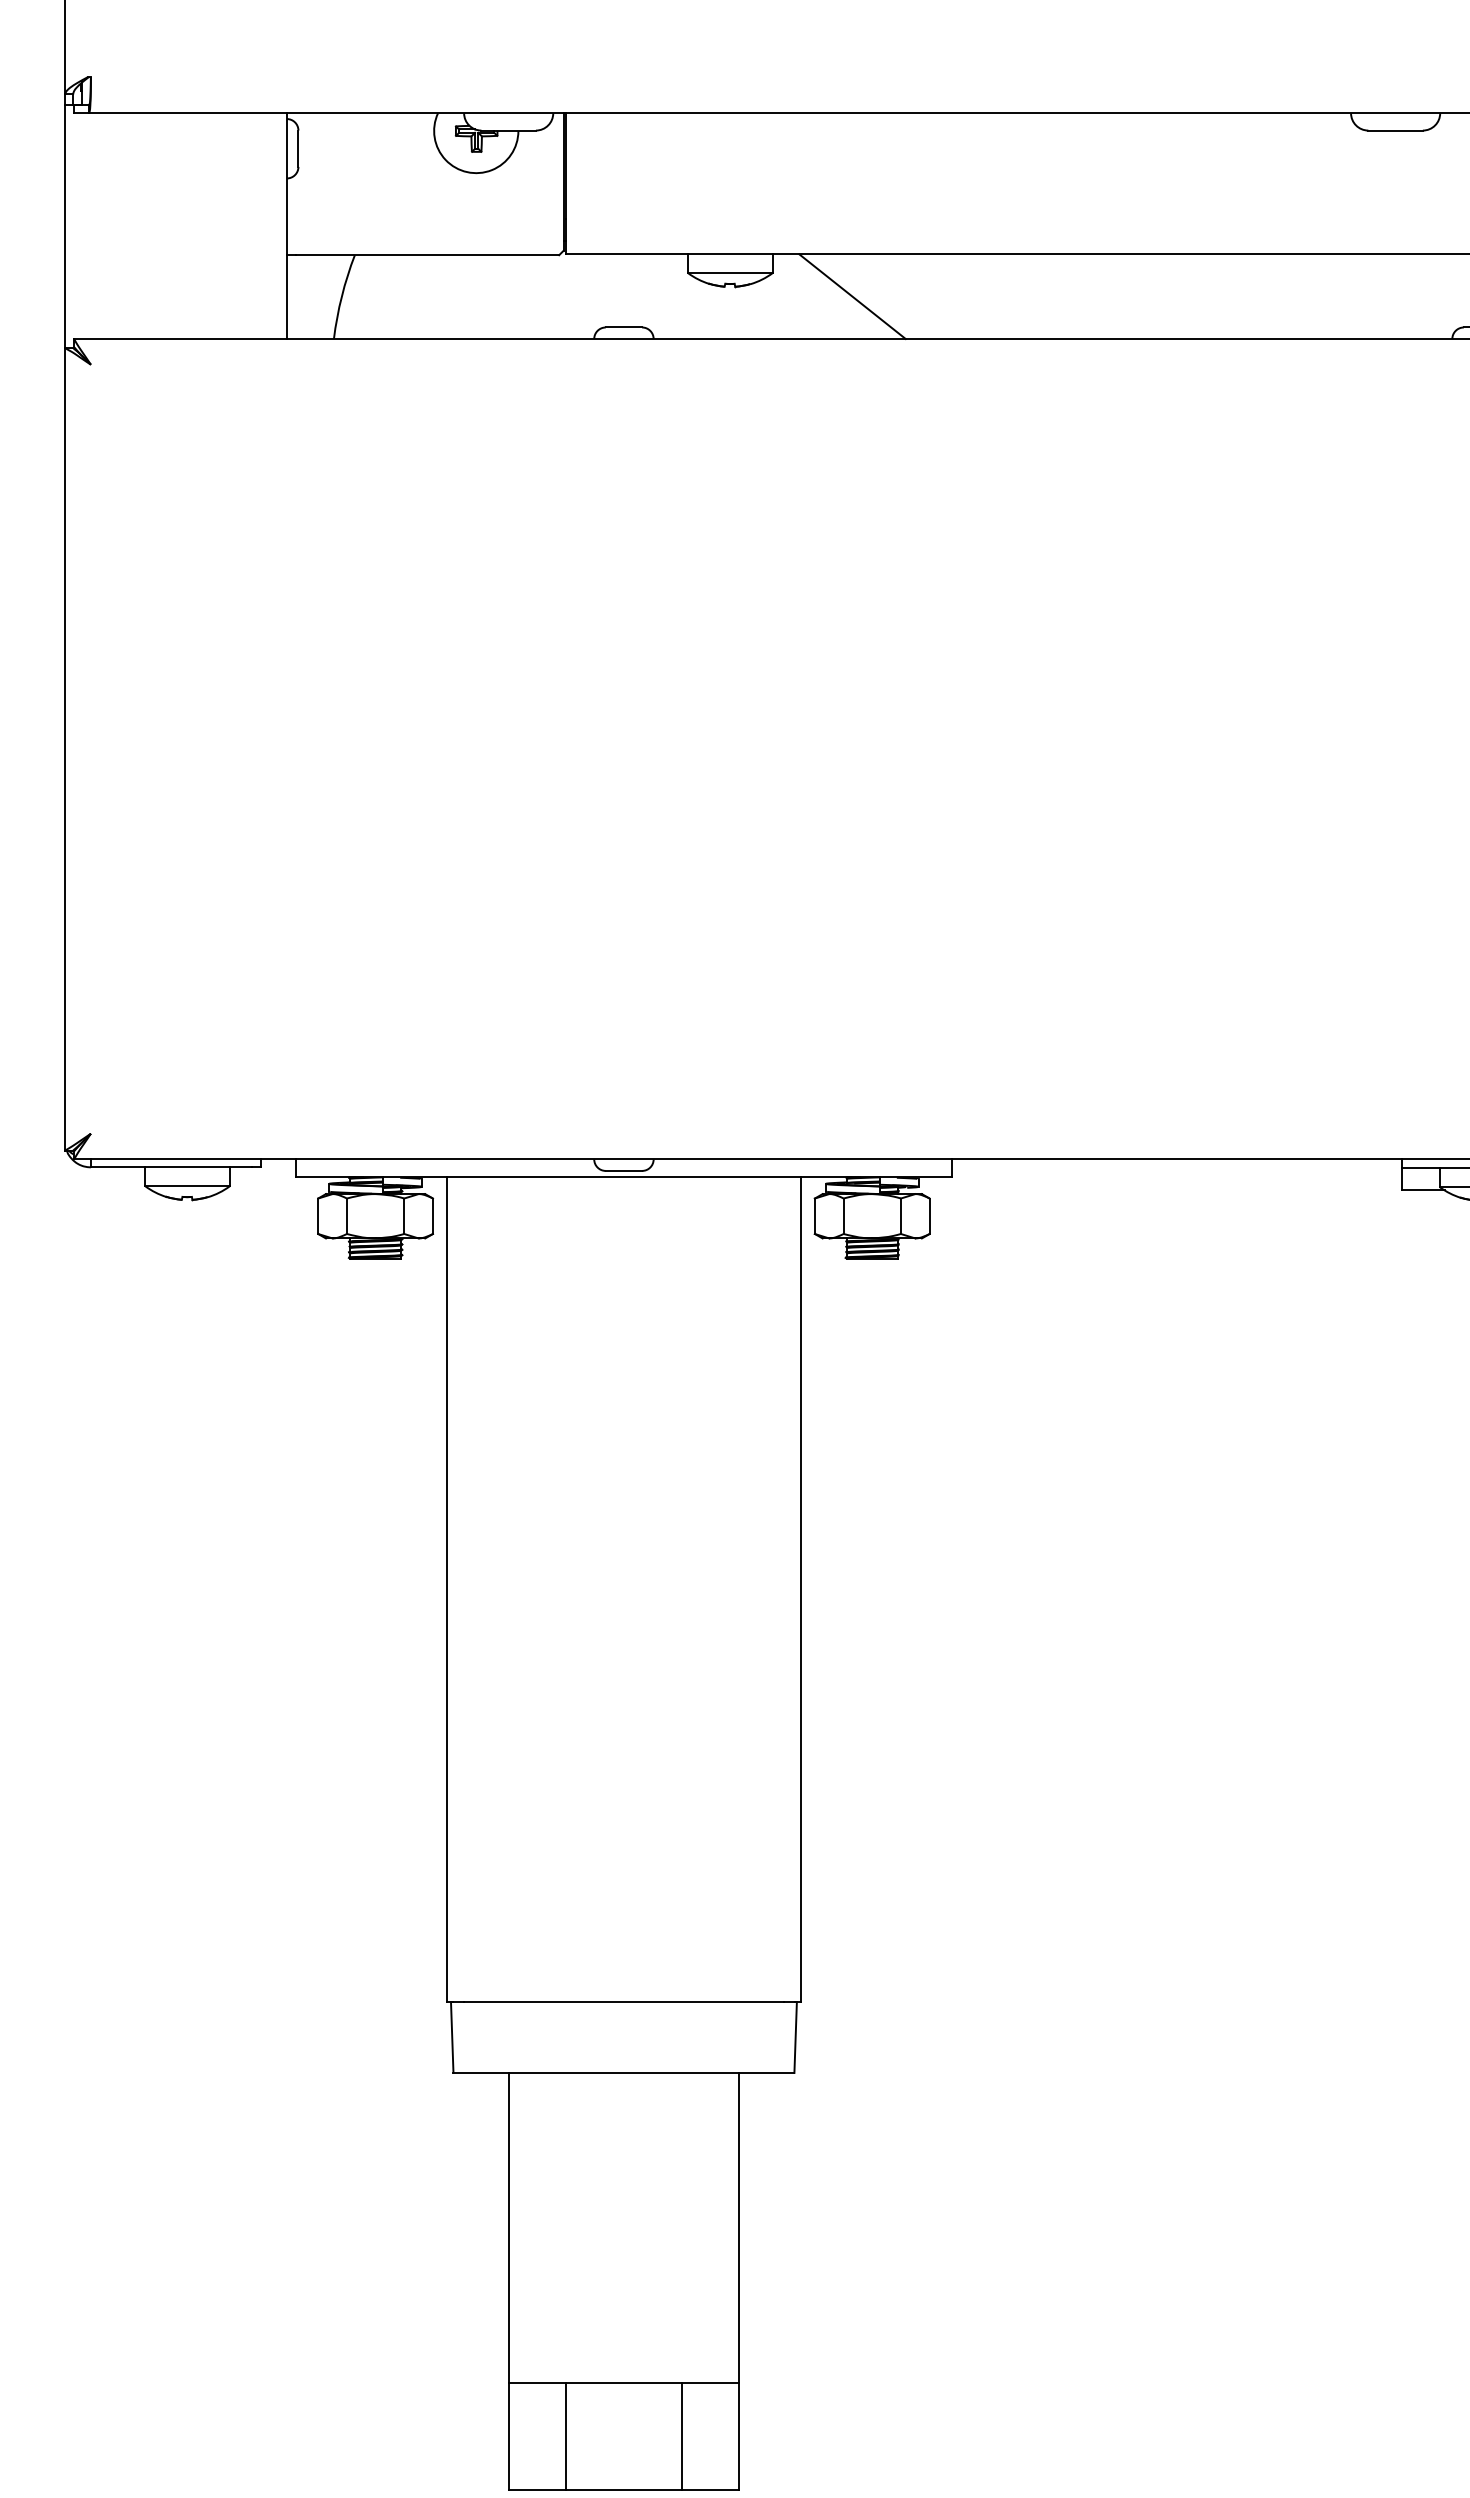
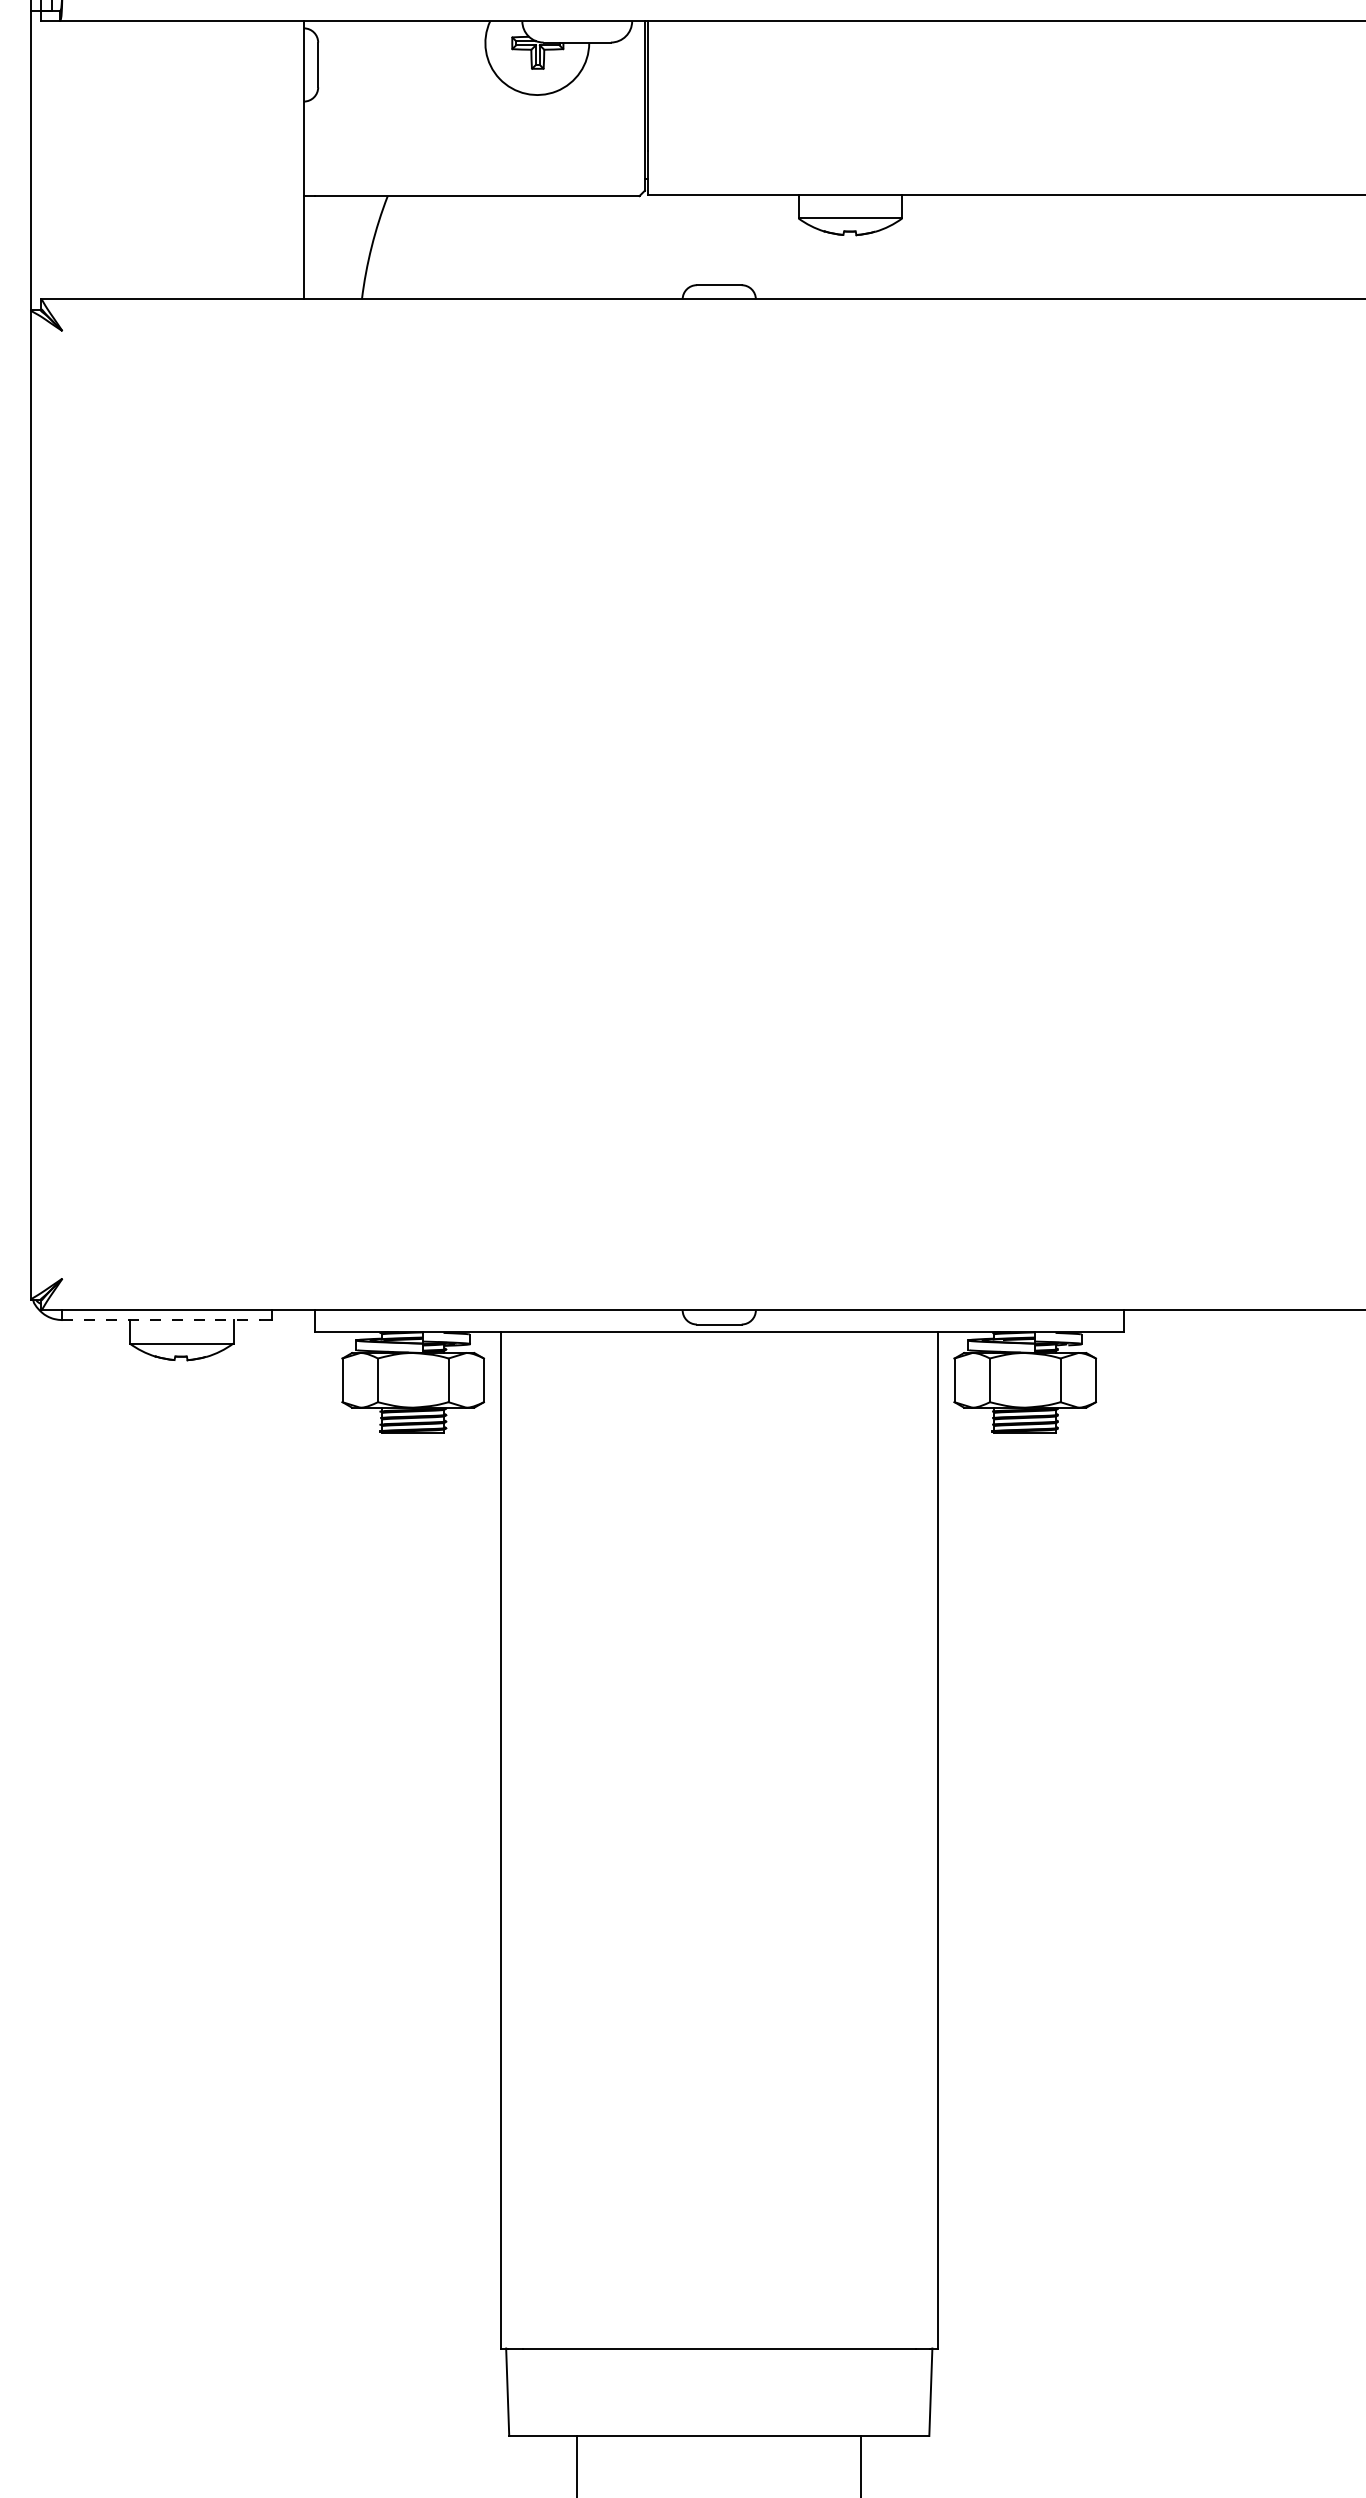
line: (852, 296) -> (1000, 247), removed
line: (171, 1167) -> (161, 1320), solid -> dashed

